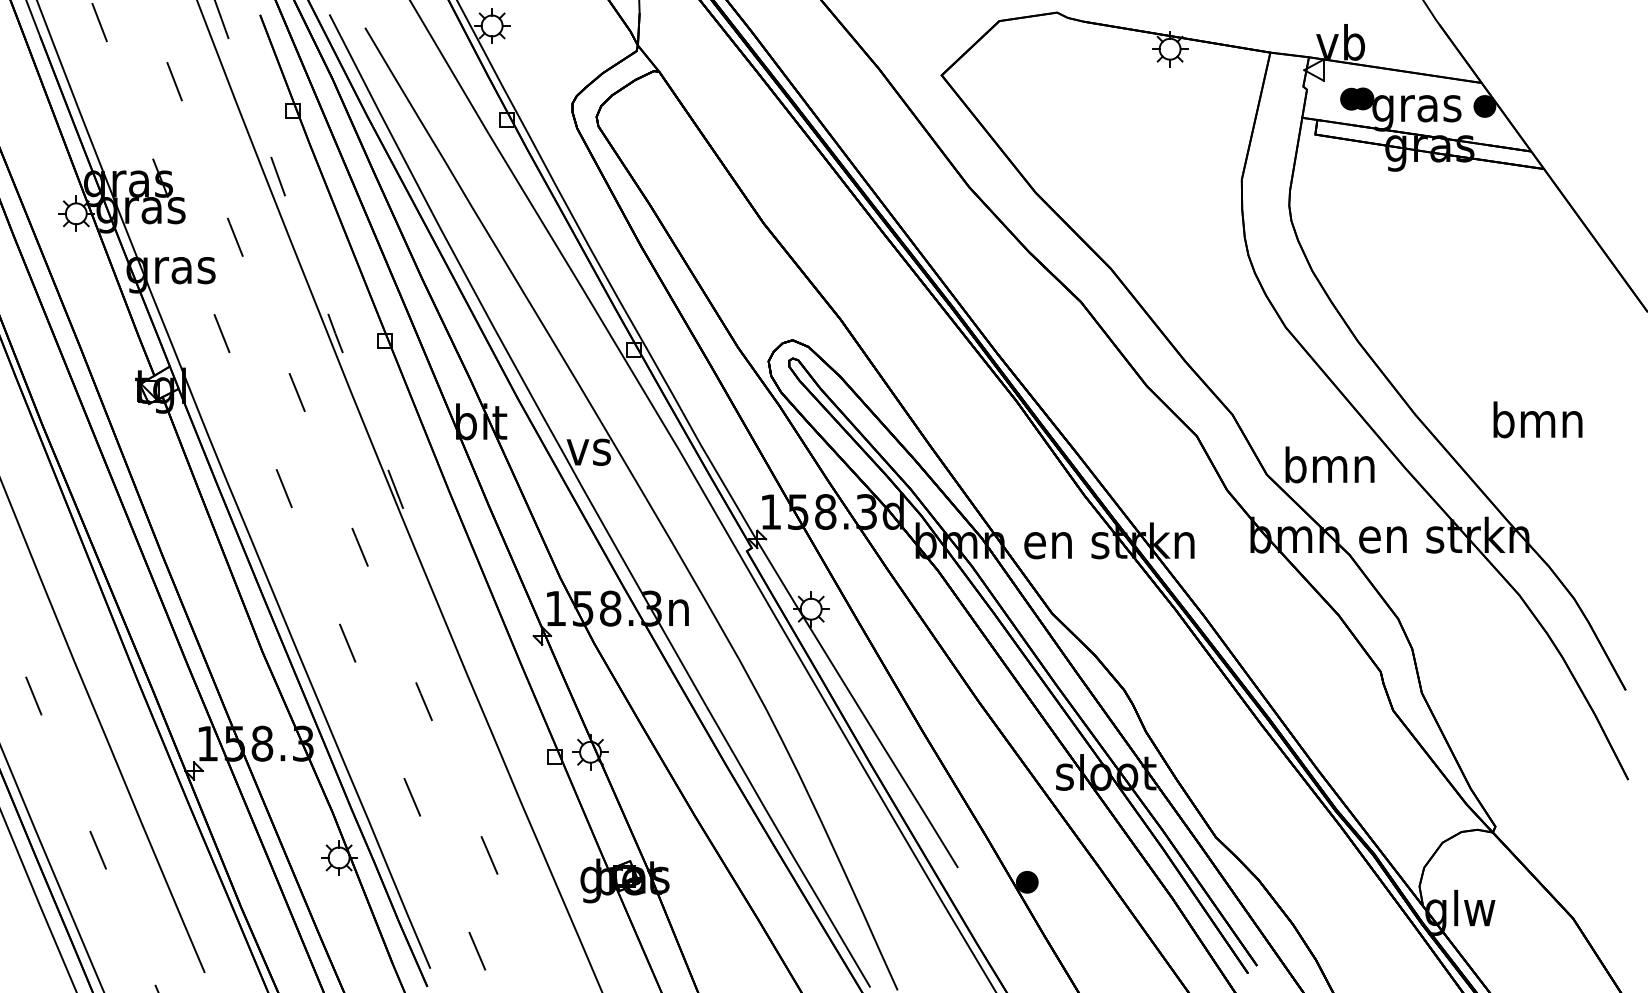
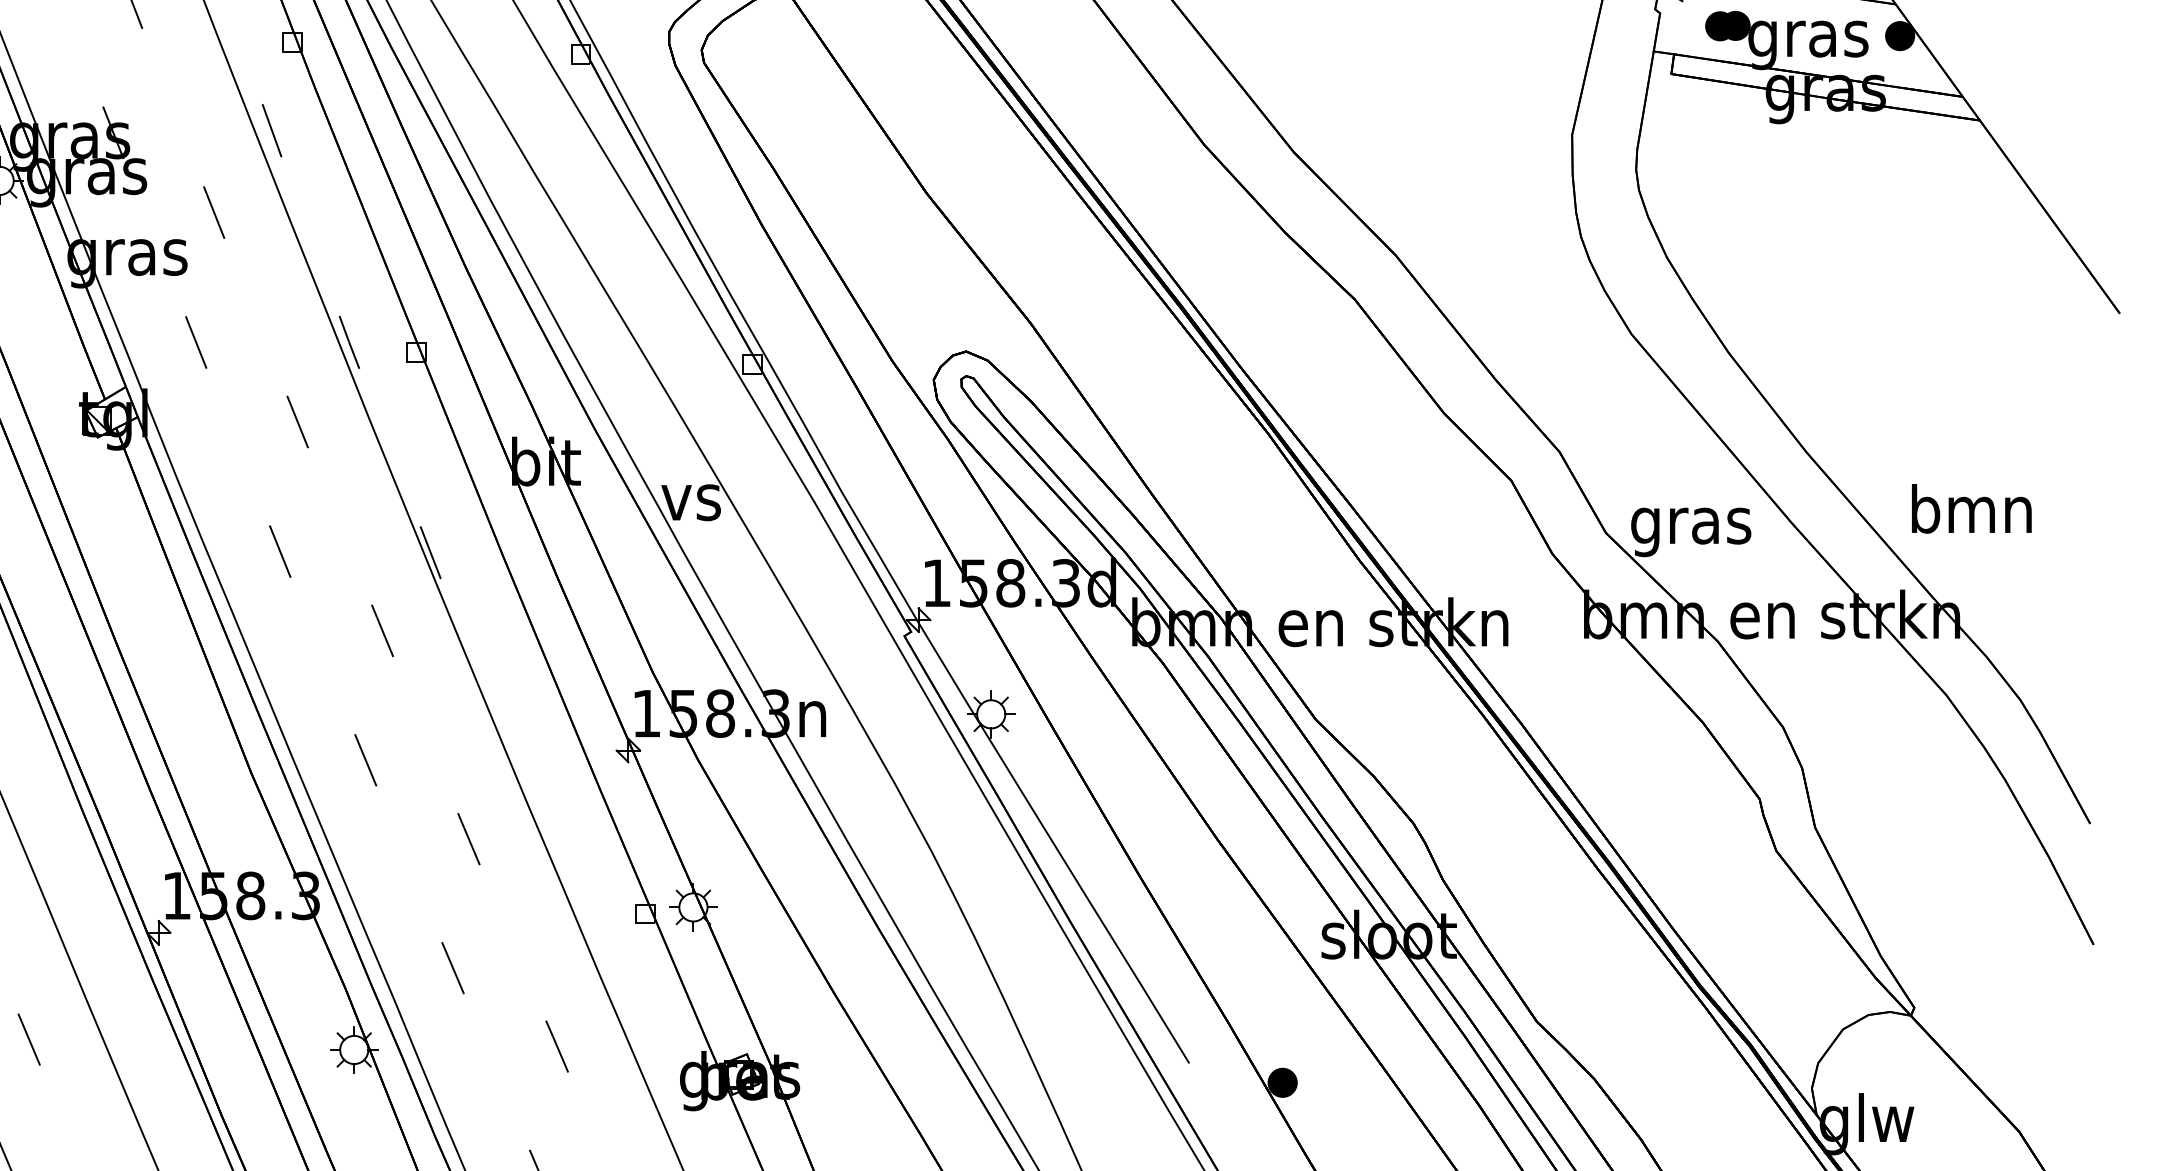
text: (1537, 419) -> (1971, 508), moved
text: (1329, 469) -> (1690, 525), bmn -> gras

